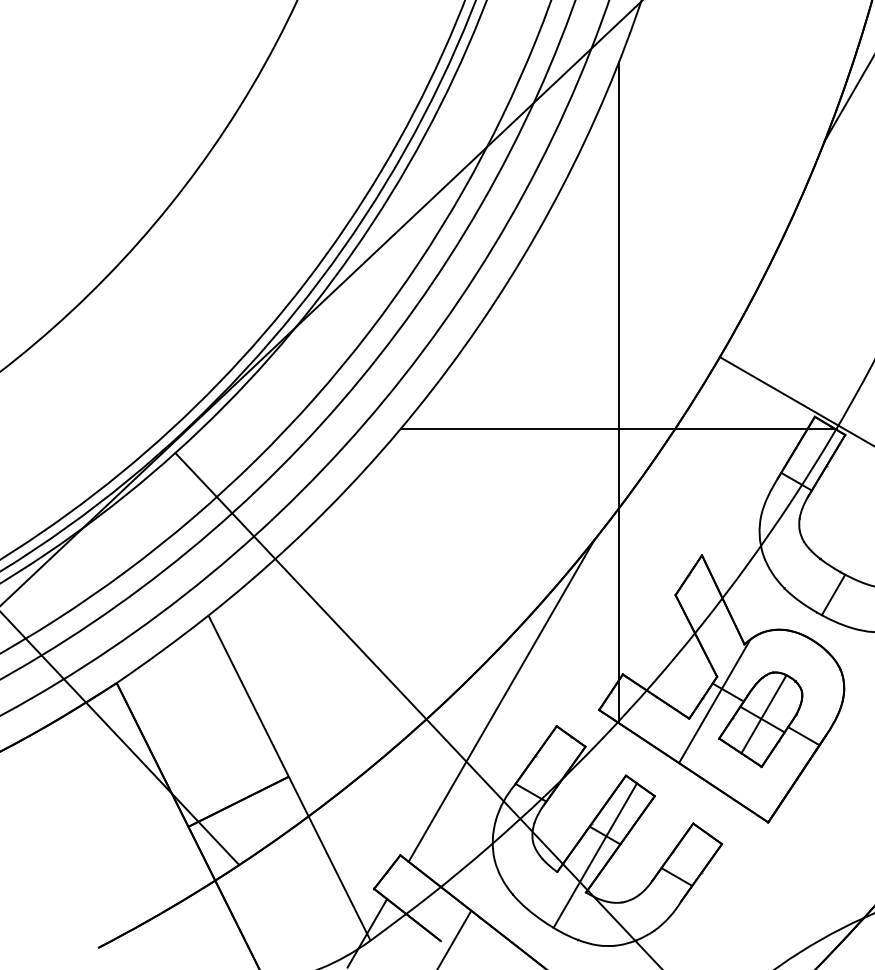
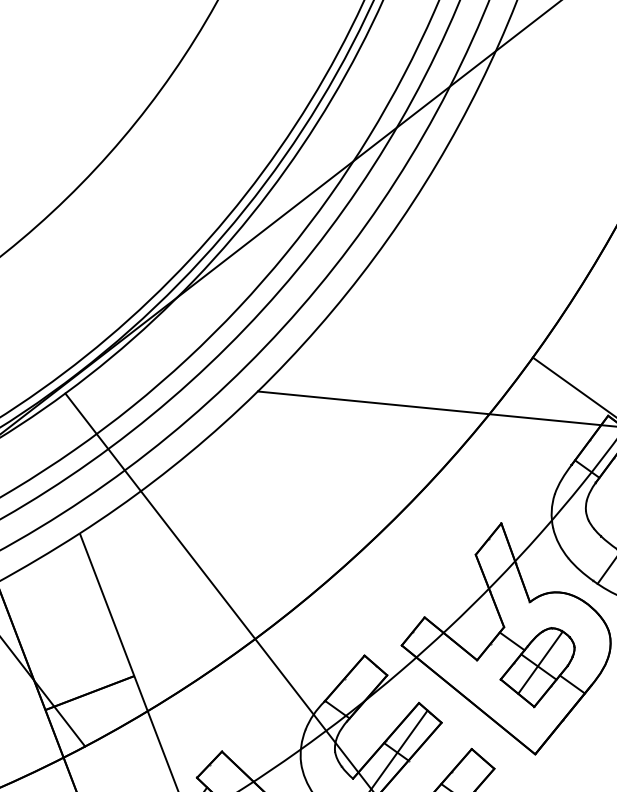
line: (619, 391) -> (445, 378), removed
line: (501, 700) -> (320, 629), removed
line: (714, 701) -> (499, 647), removed

